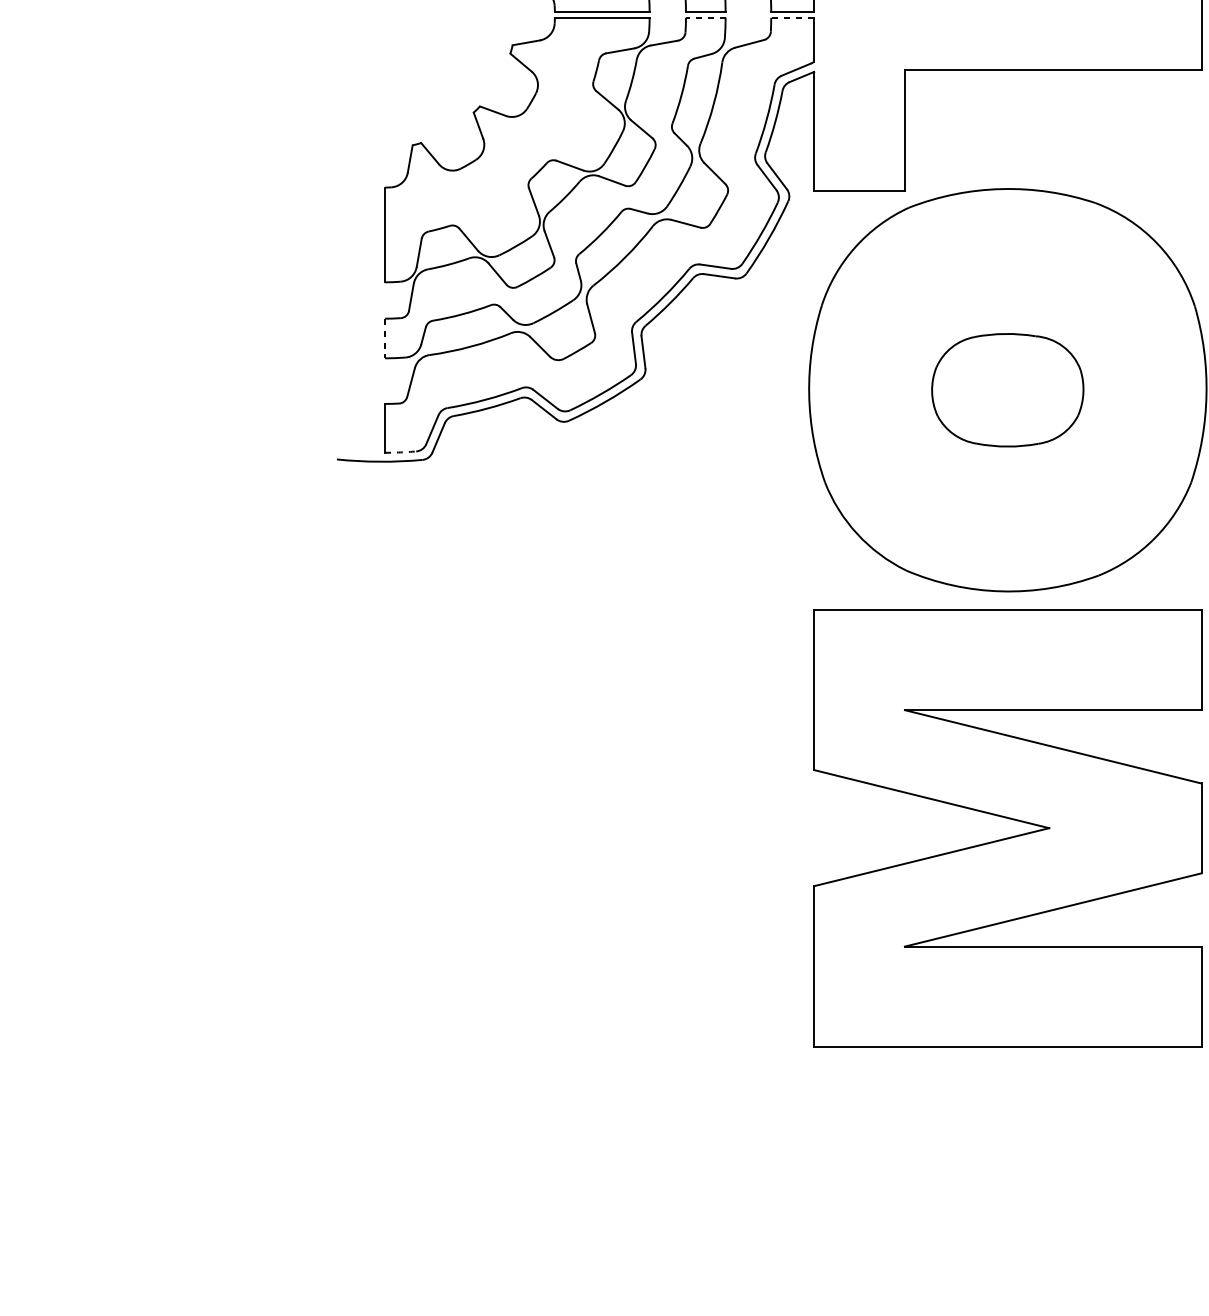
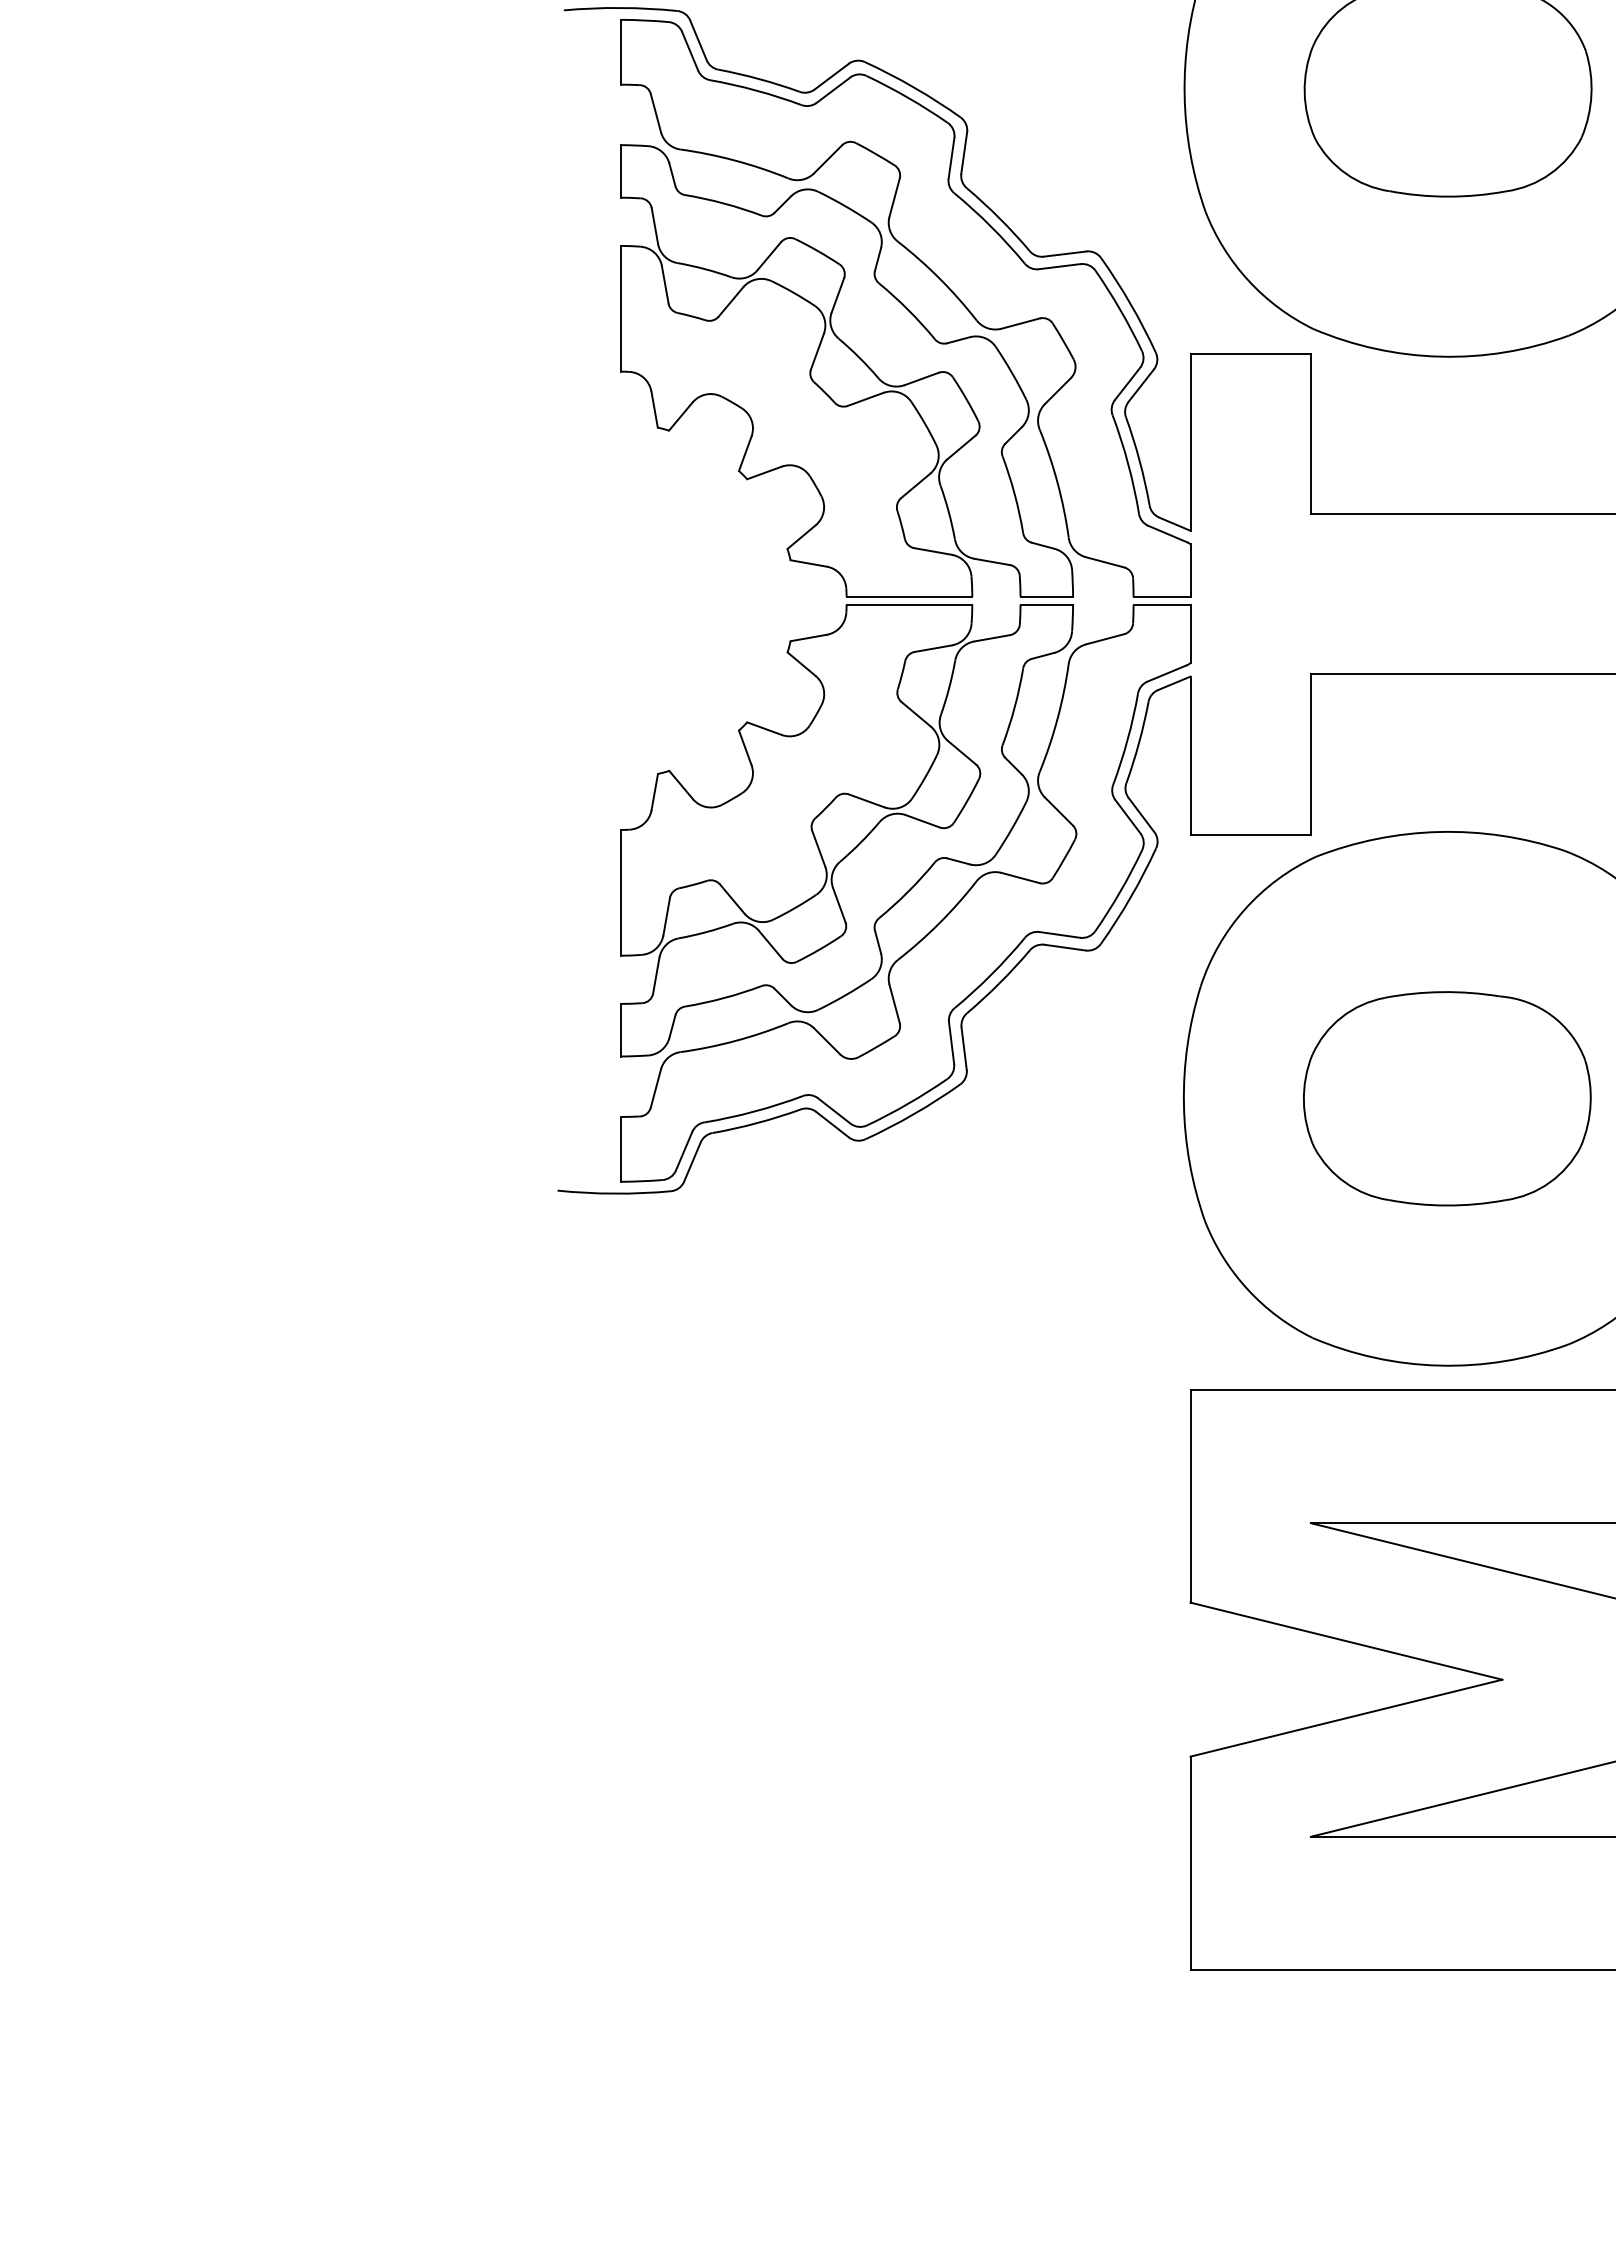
line: (705, 17) -> (1046, 604), dashed -> solid
line: (792, 17) -> (1161, 604), dashed -> solid
line: (385, 338) -> (621, 1030), dashed -> solid
part: (1007, 390) -> (1447, 1098), size x1.43
arc: (401, 452) -> (642, 1181), dashed -> solid

